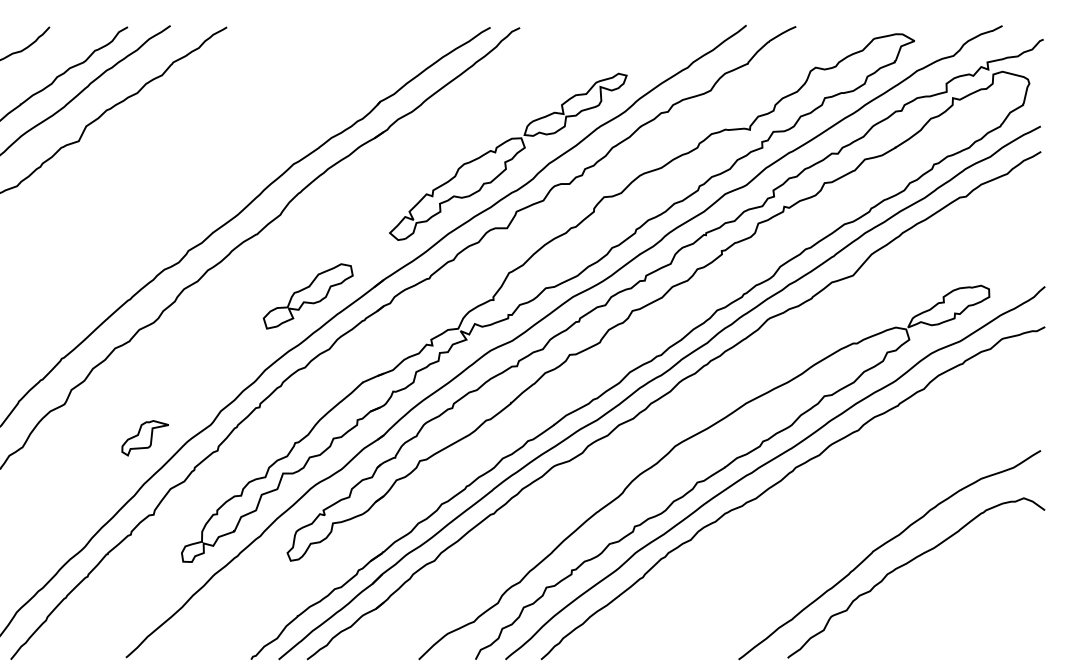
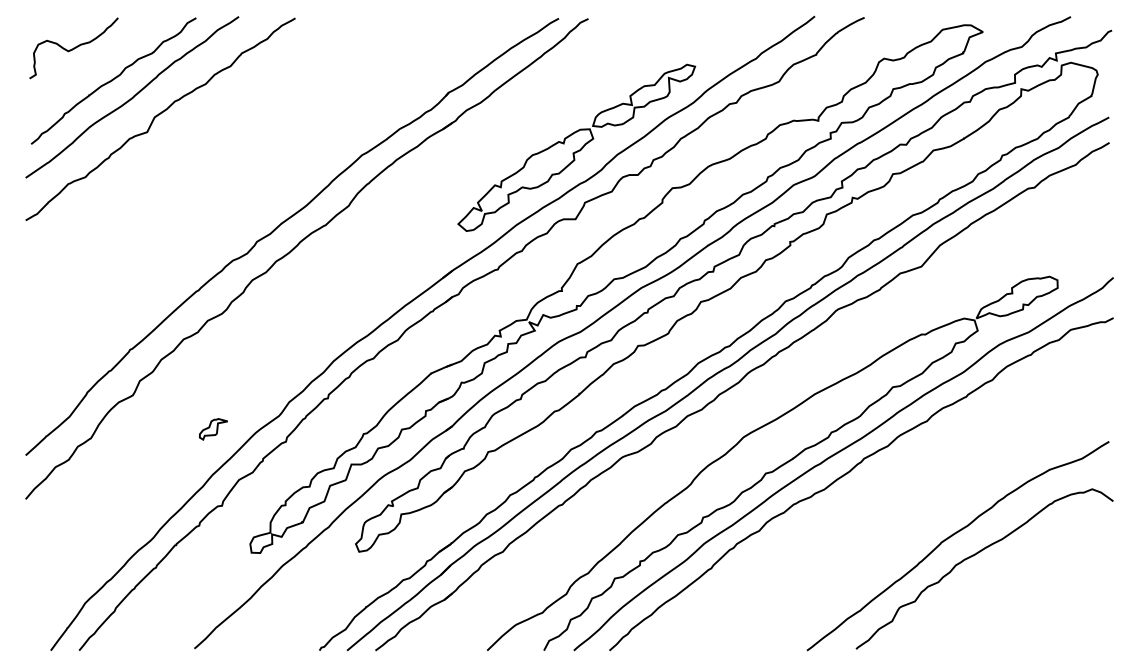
part: (308, 296) -> (376, 287), removed
part: (145, 438) -> (213, 429), size x0.6

